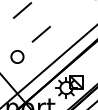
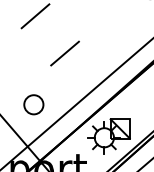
part: (17, 56) -> (33, 104), moved

